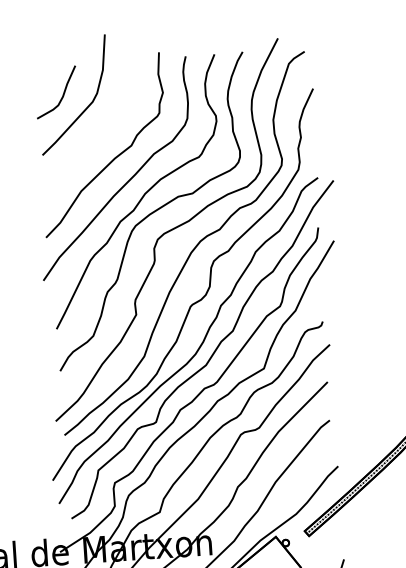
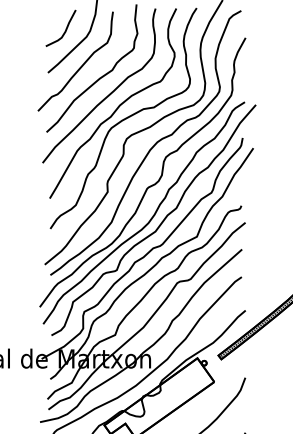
part: (86, 143) -> (80, 66), added

